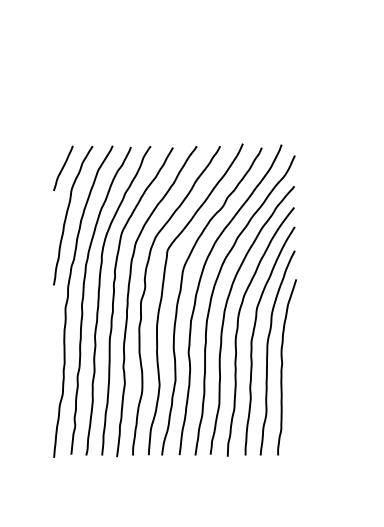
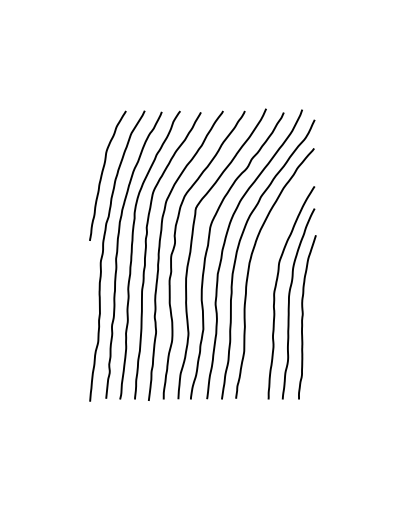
curve: (63, 168) -> (98, 131), removed
curve: (238, 327) -> (262, 280), removed

